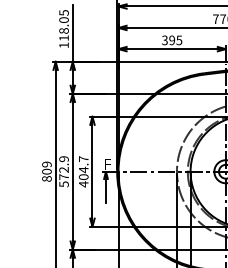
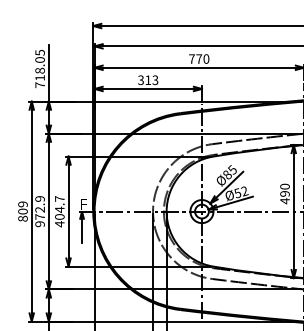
text: (175, 40) -> (151, 80), 395 -> 313
text: (63, 45) -> (39, 85), 118.05 -> 718.05
text: (63, 184) -> (39, 224), 572.9 -> 972.9

